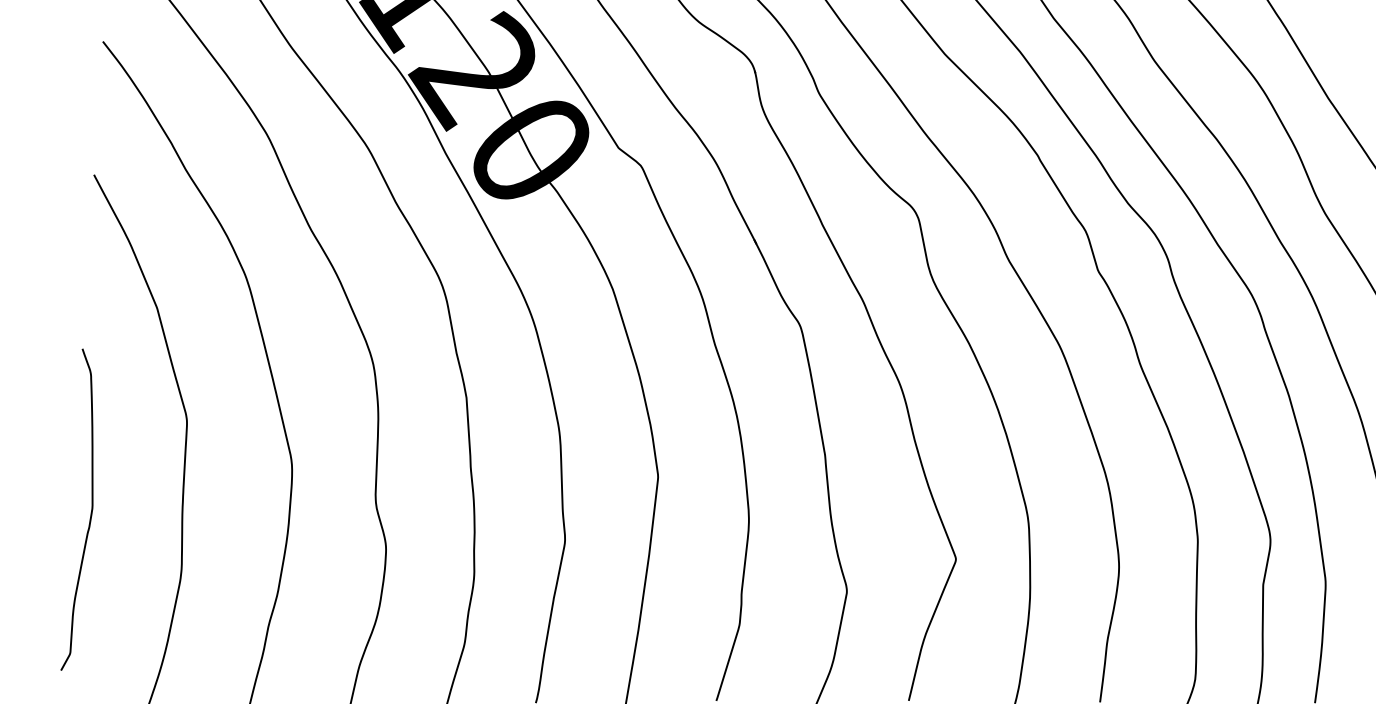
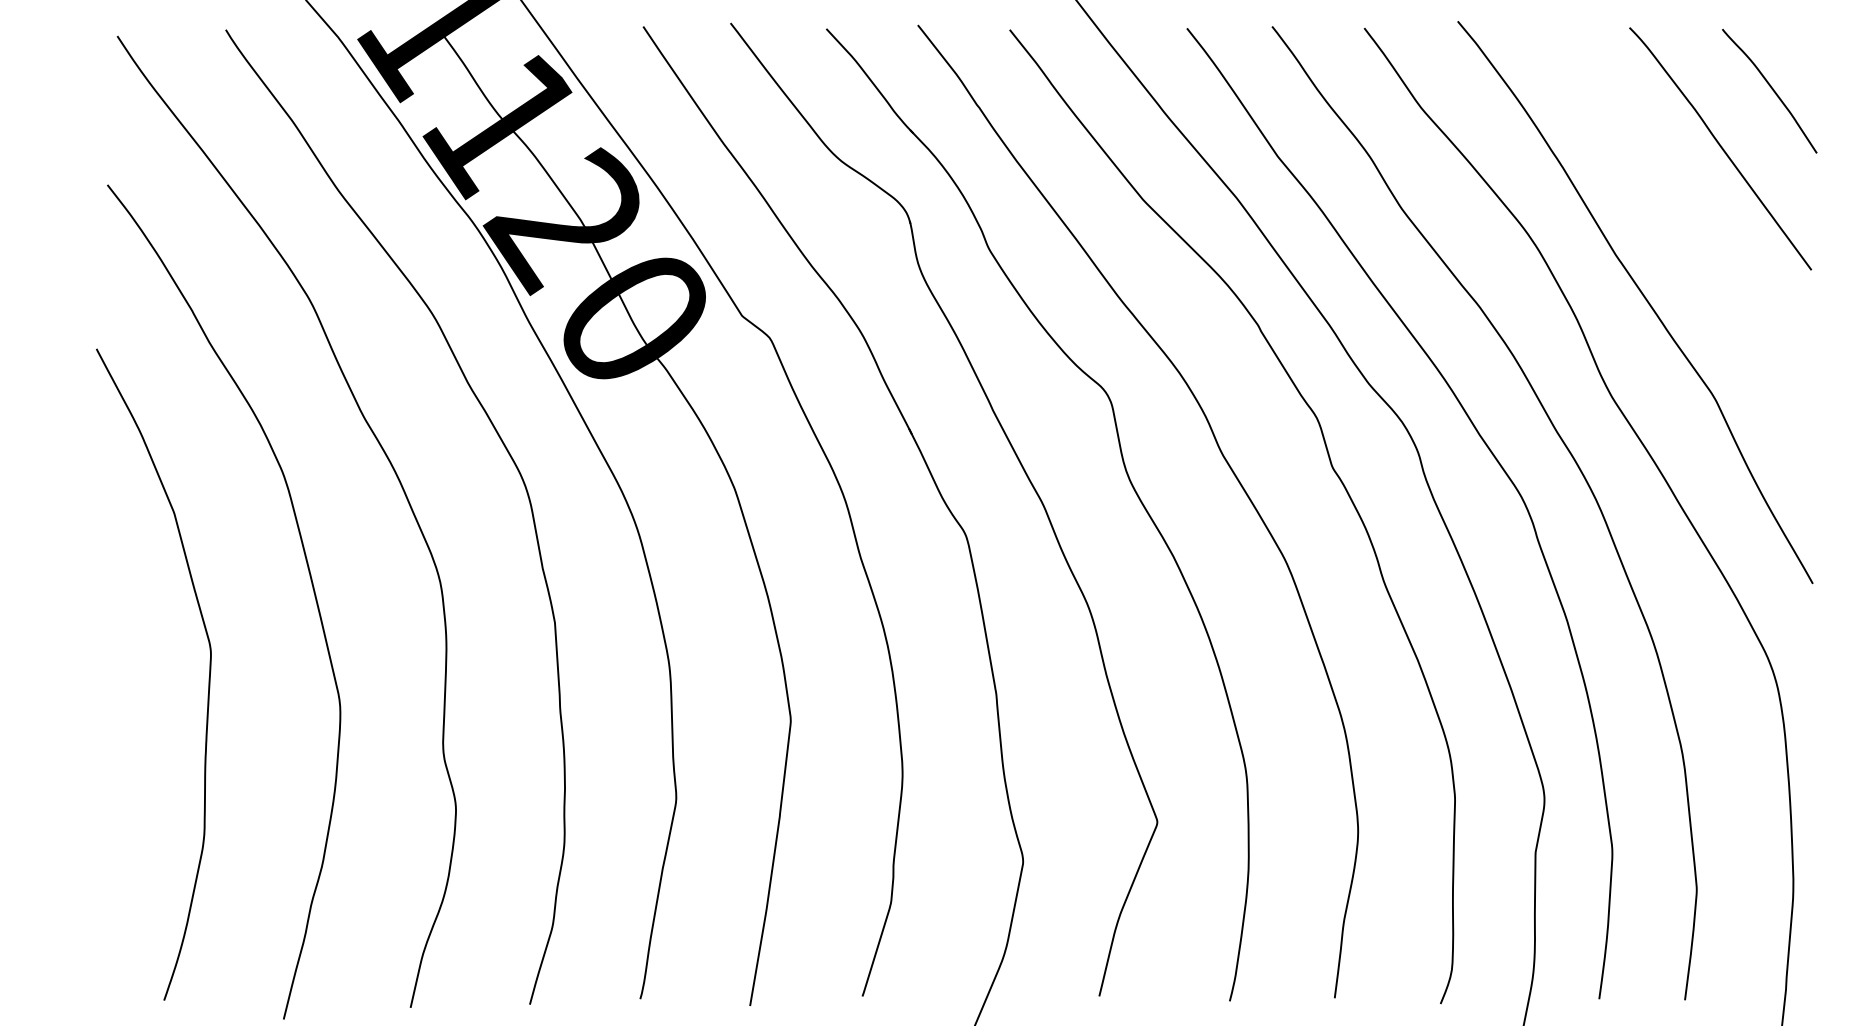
curve: (90, 512) -> (92, 764), removed

